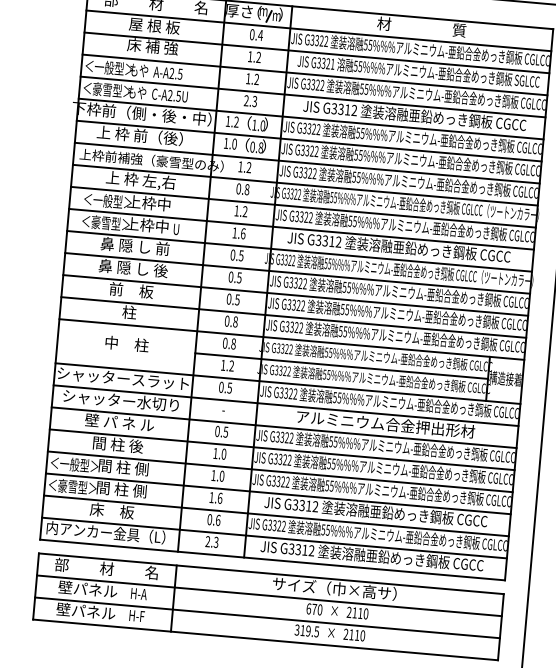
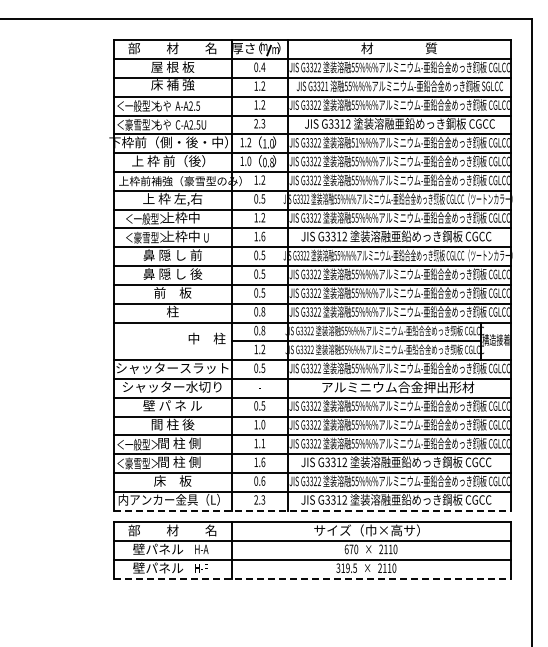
text: (362, 133) -> (356, 142), 55%%% -> 51%%%
text: (247, 189) -> (263, 198), 0.8 -> 0.5
text: (126, 343) -> (206, 338), moved
text: (222, 476) -> (263, 443), 1.0 -> 1.1
line: (272, 559) -> (312, 510), solid -> dashed
line: (265, 639) -> (312, 578), solid -> dashed

